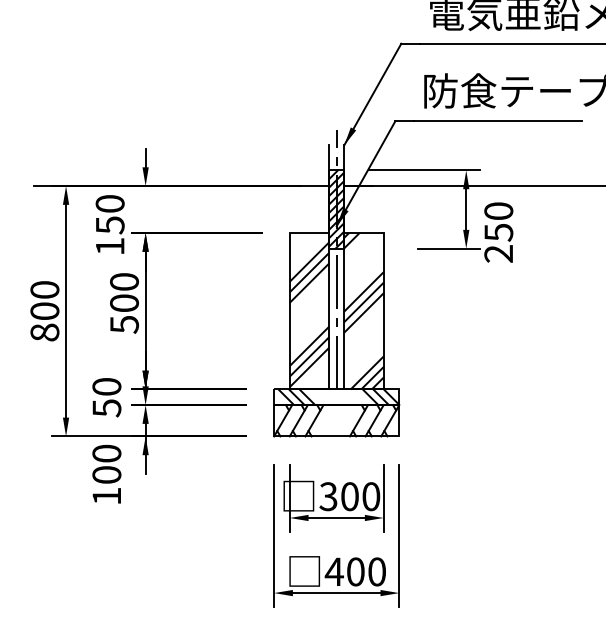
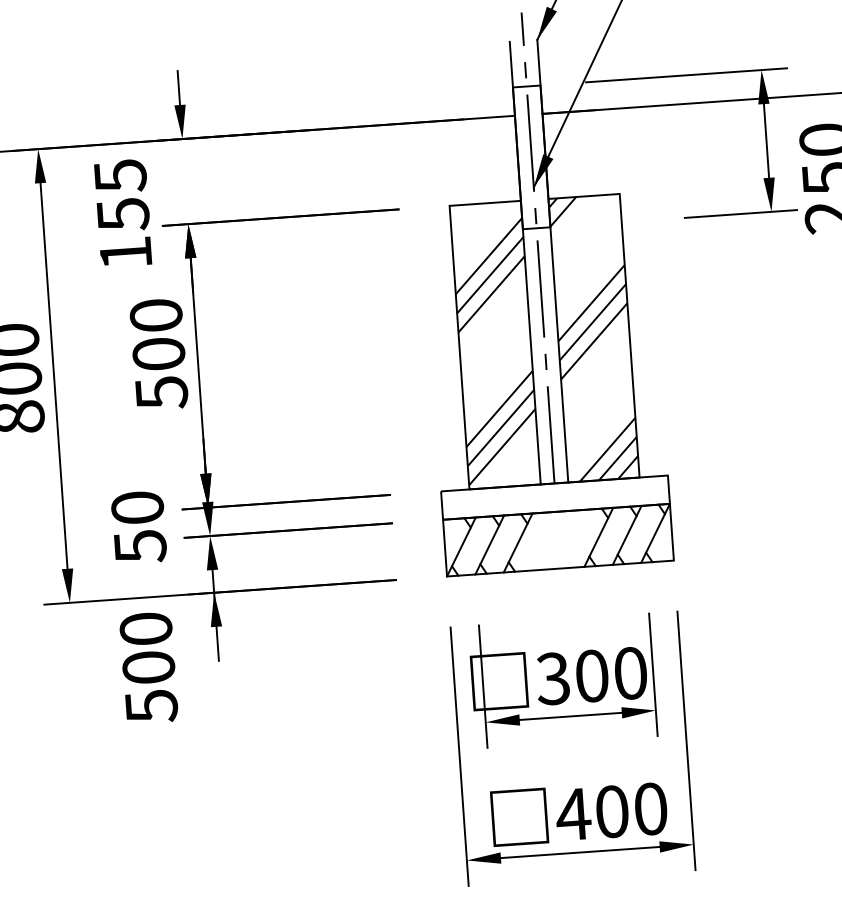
text: (109, 204) -> (119, 177), 150 -> 155
hatch: (336, 209) -> (531, 157), removed
hatch: (338, 397) -> (558, 497), removed
text: (106, 496) -> (150, 706), 100 -> 500

